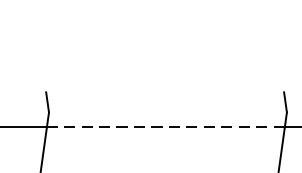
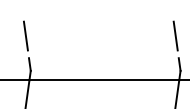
line: (40, 56) -> (25, 35), added
line: (278, 56) -> (175, 35), added
line: (166, 127) -> (104, 80), dashed -> solid

